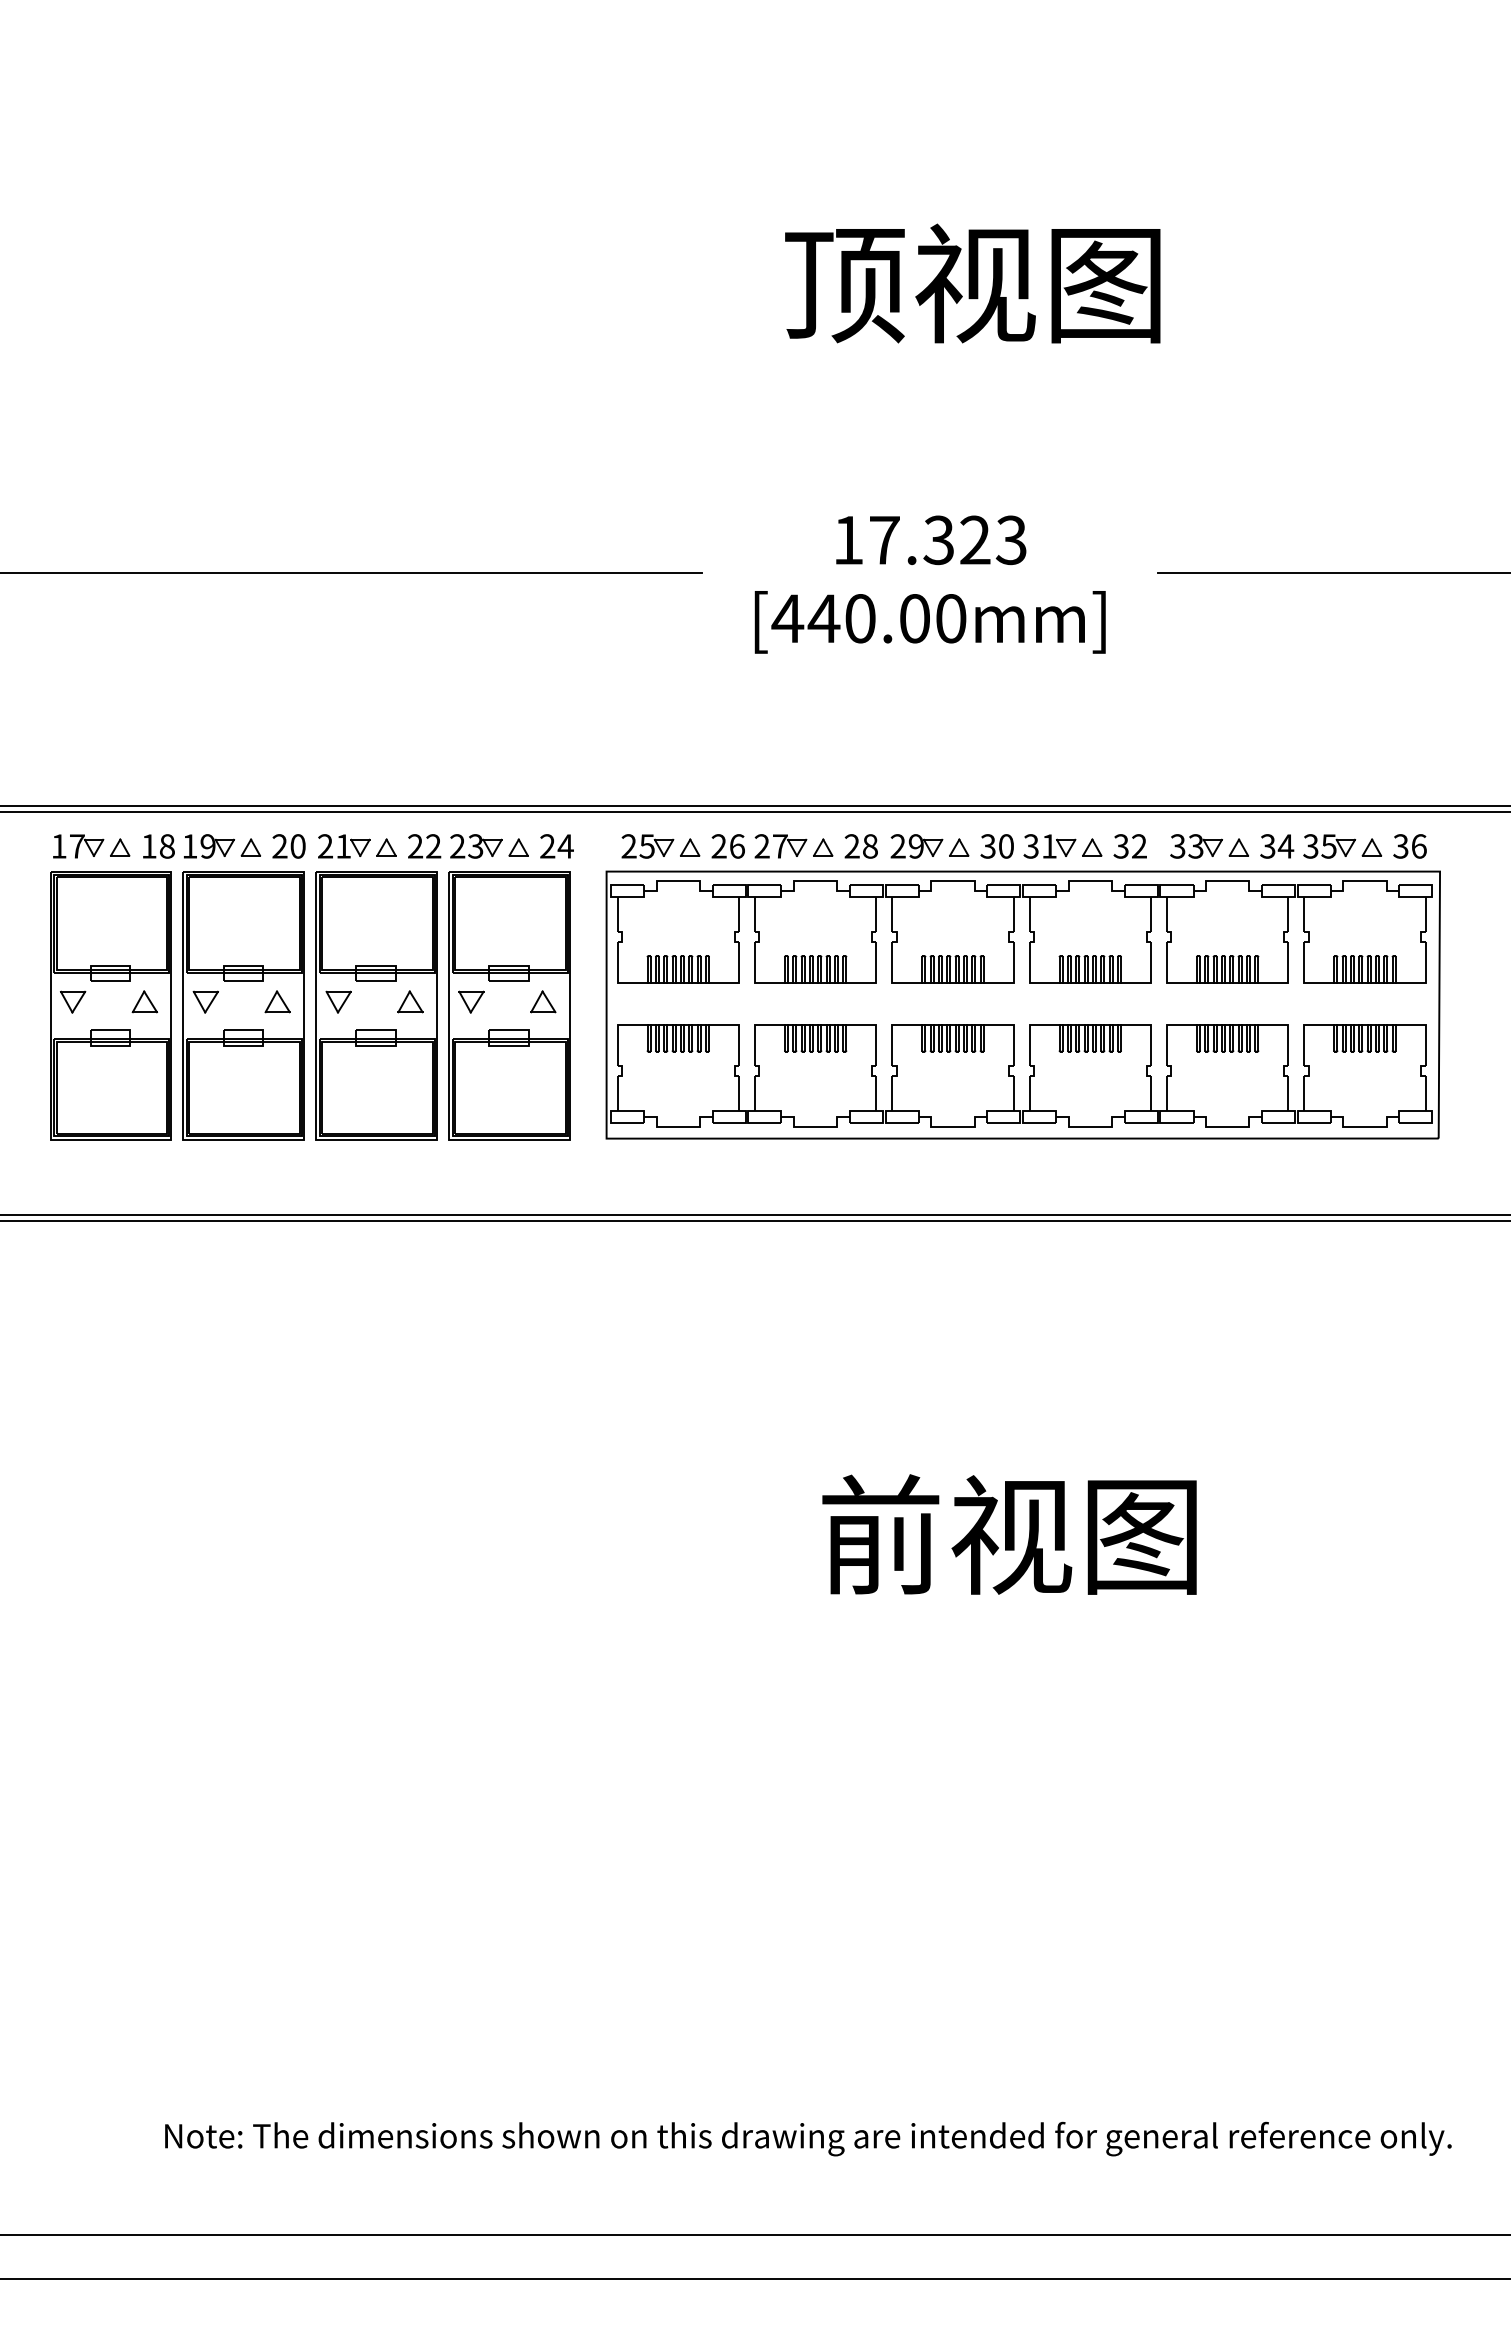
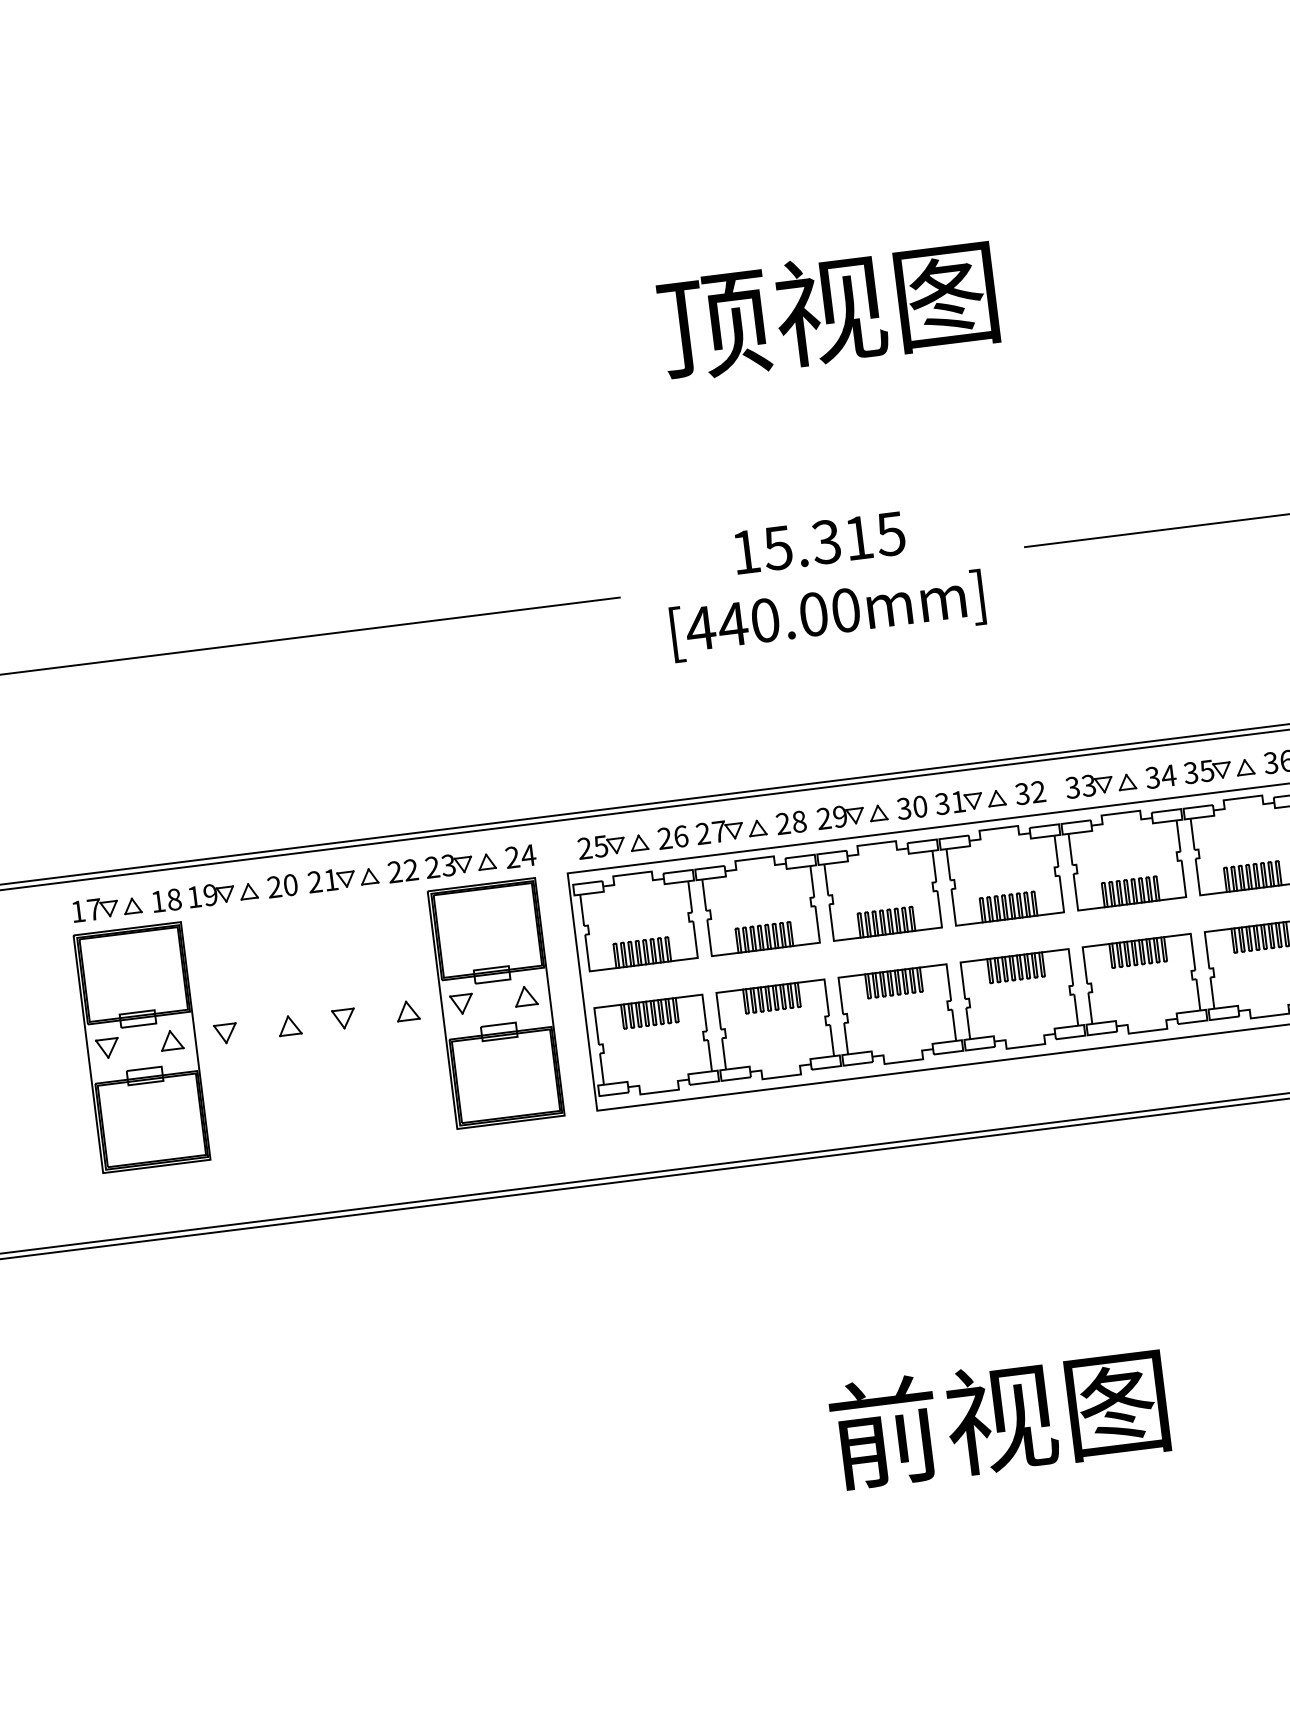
text: (947, 540) -> (834, 541), 17.323 -> 15.315
part: (243, 1005) -> (259, 1032), removed
part: (376, 1005) -> (377, 1017), removed

